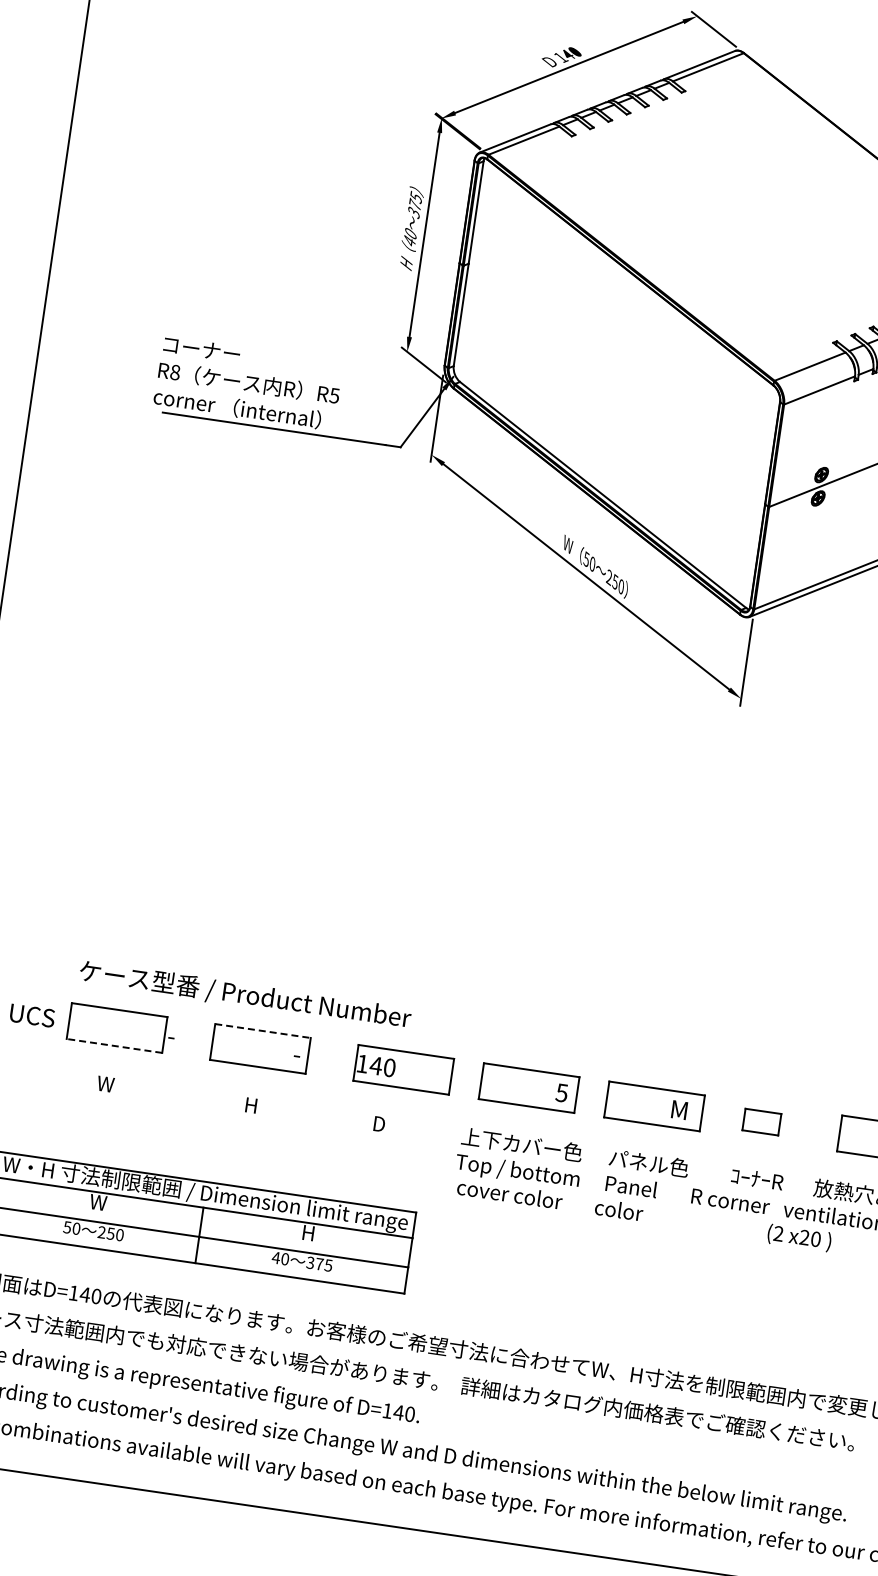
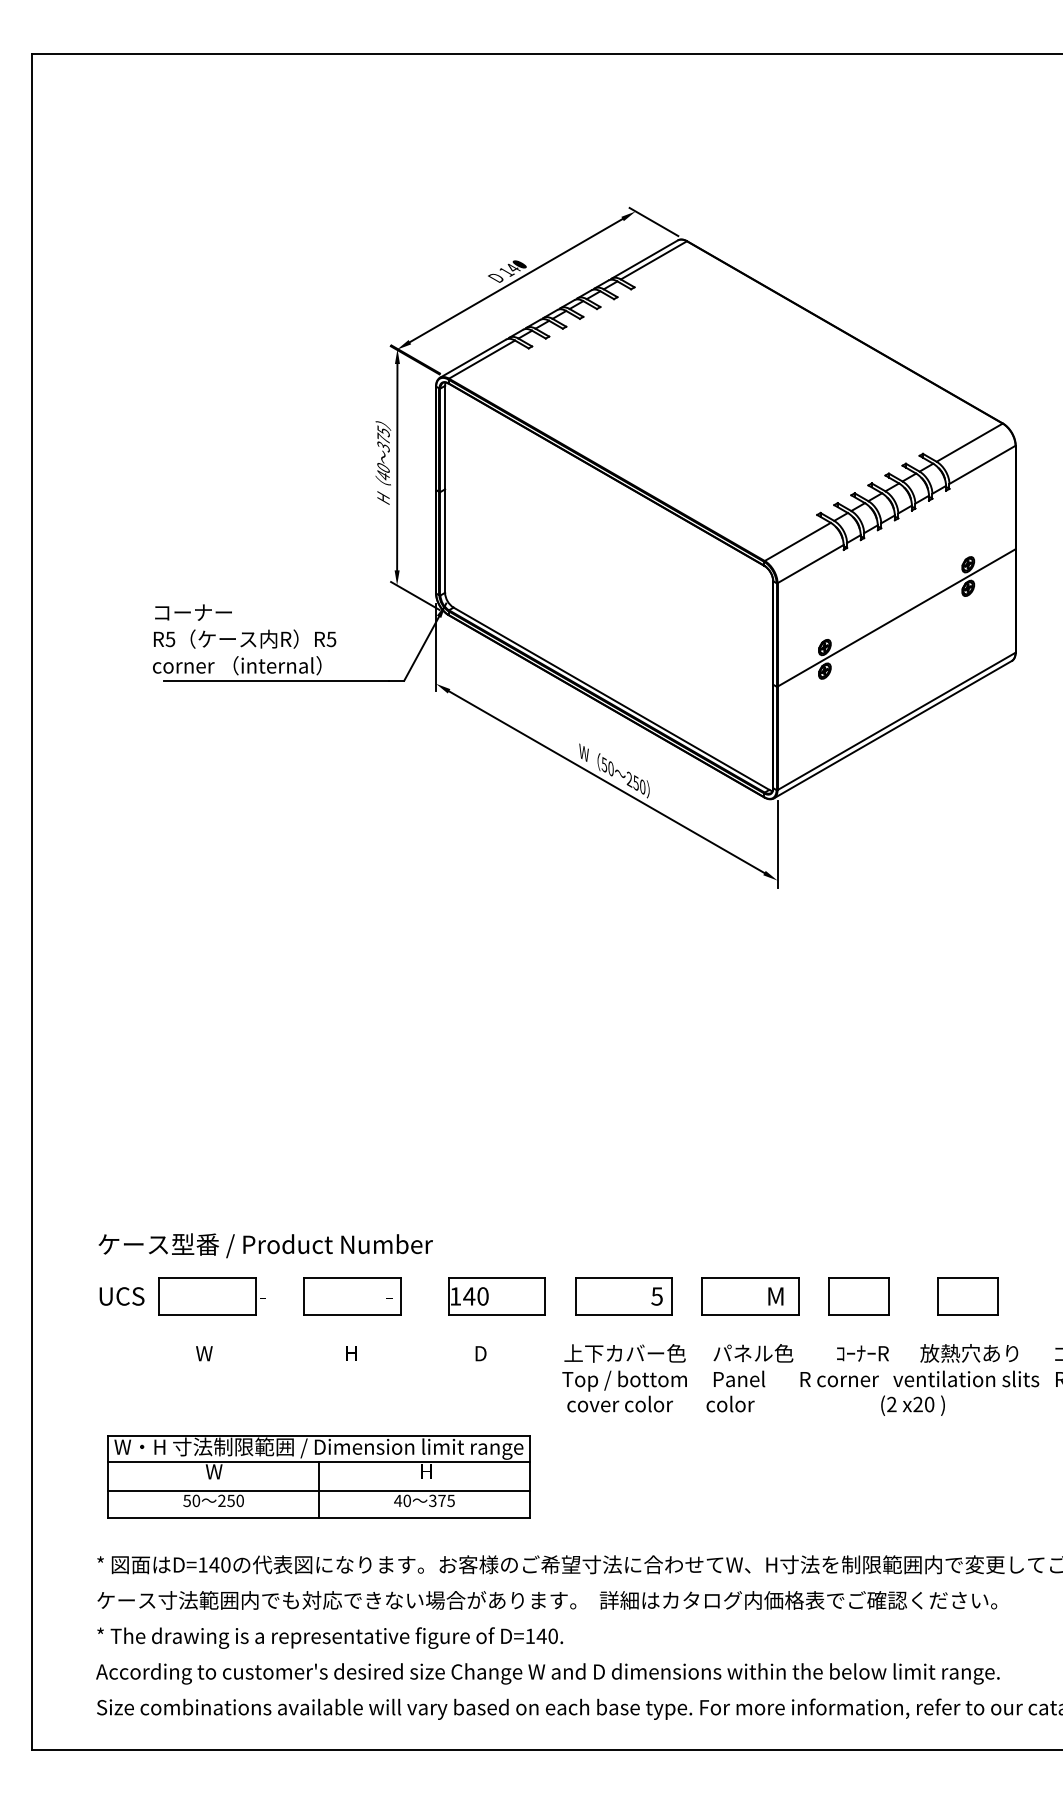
text: (175, 371) -> (170, 638), R8 -> R5
text: (245, 995) -> (265, 1245), moved
line: (263, 1031) -> (352, 1278), dashed -> solid
line: (114, 1045) -> (207, 1314), dashed -> solid
part: (761, 1122) -> (858, 1296), size x1.67

